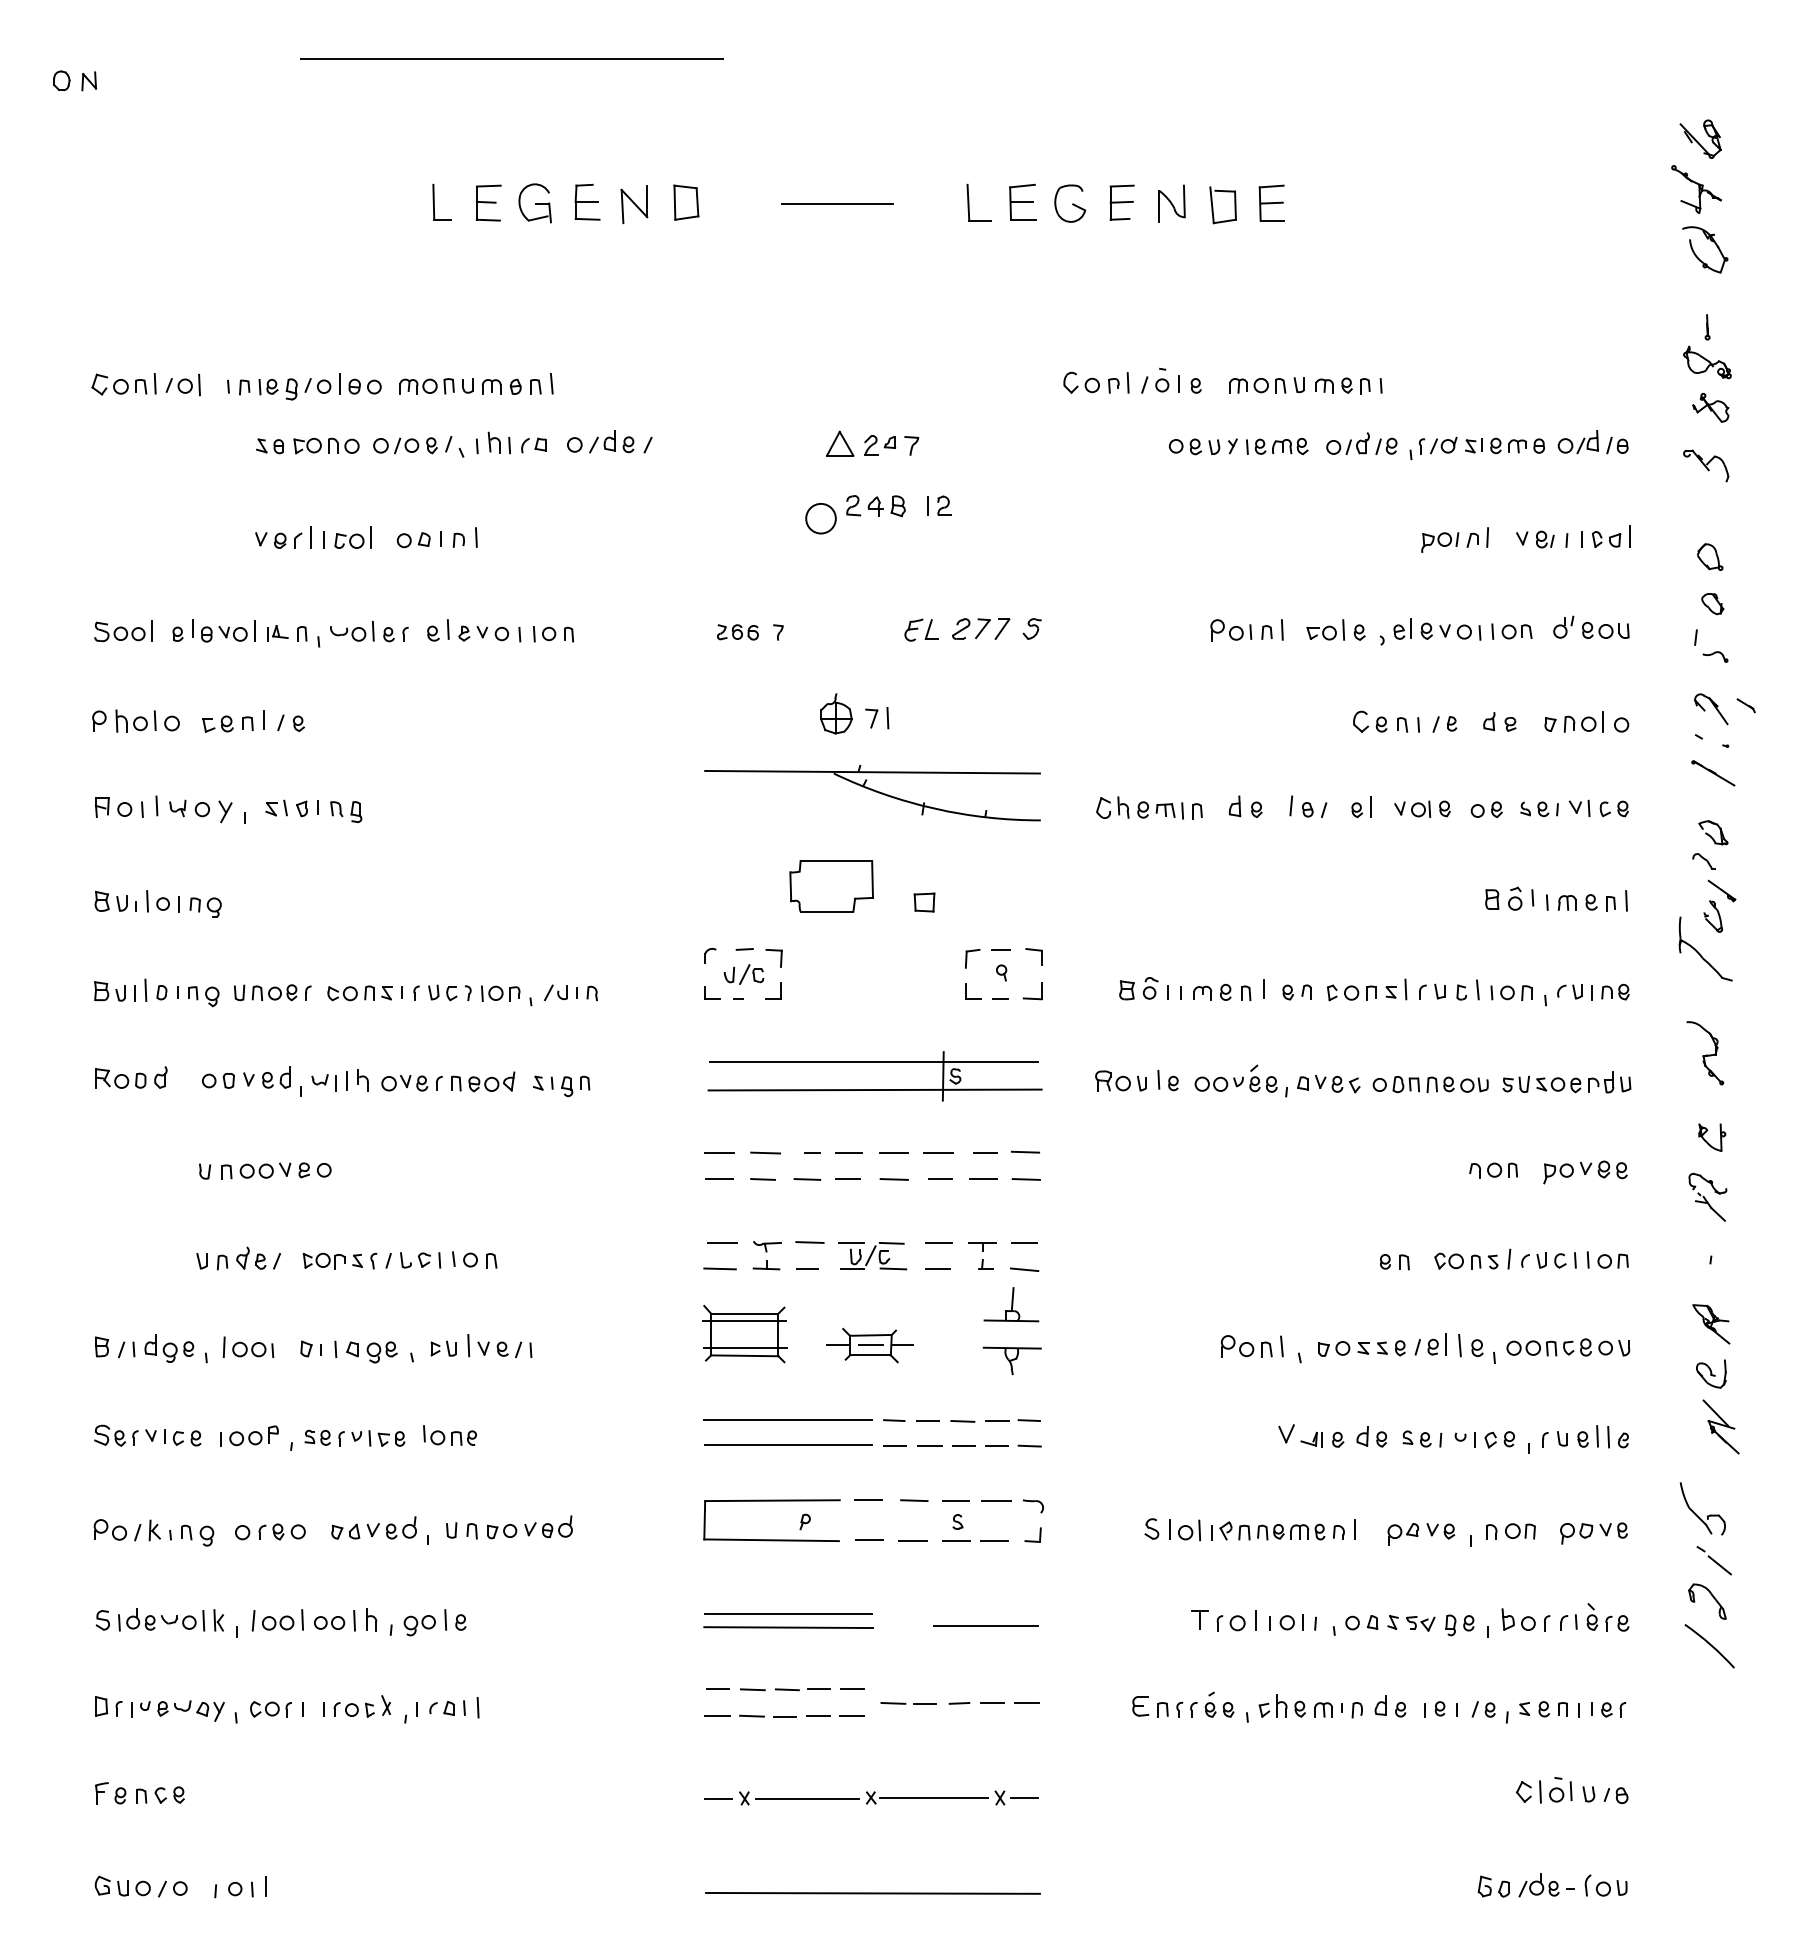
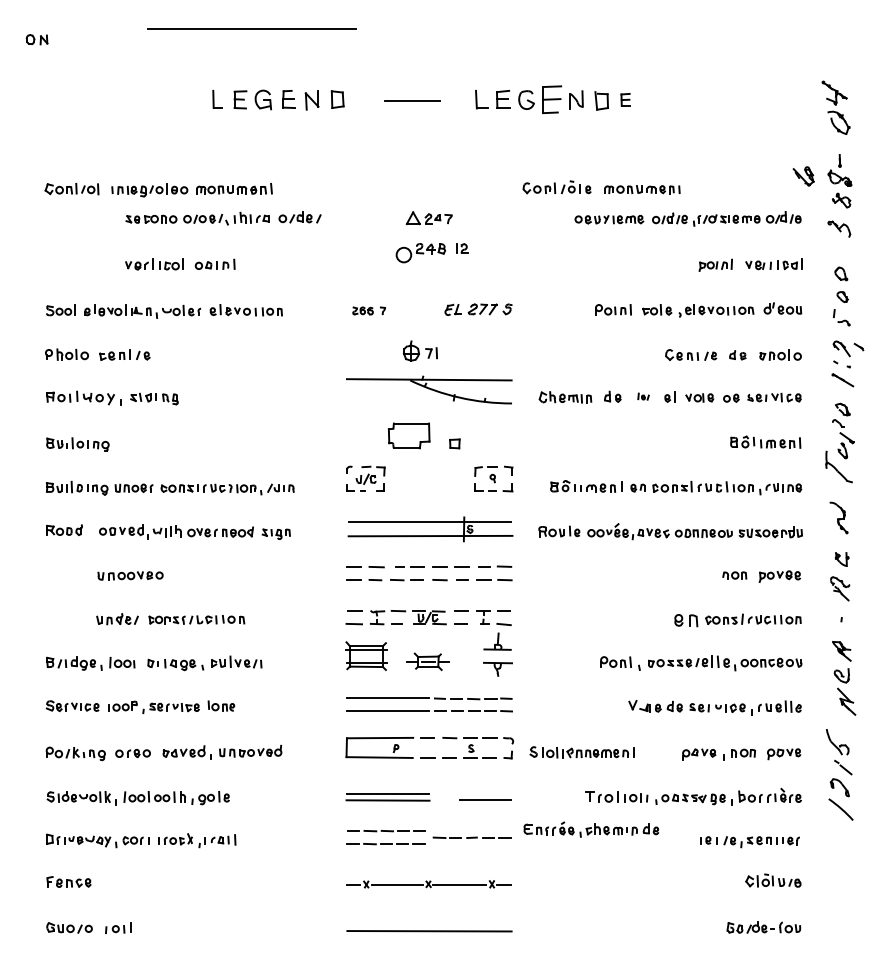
part: (1700, 139) -> (803, 176), moved
part: (1121, 202) -> (551, 99), size x1.6
part: (1271, 202) -> (625, 99), size x0.7
part: (1308, 806) -> (643, 396), size x0.6
part: (1393, 1261) -> (685, 620), size x1.6
part: (1249, 1529) -> (581, 752), moved
part: (1269, 1706) -> (591, 829), moved

